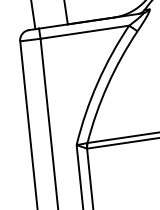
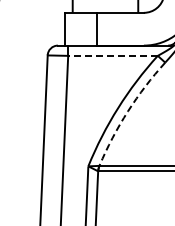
line: (85, 31) -> (113, 55), solid -> dashed
arc: (107, 85) -> (127, 111), solid -> dashed

